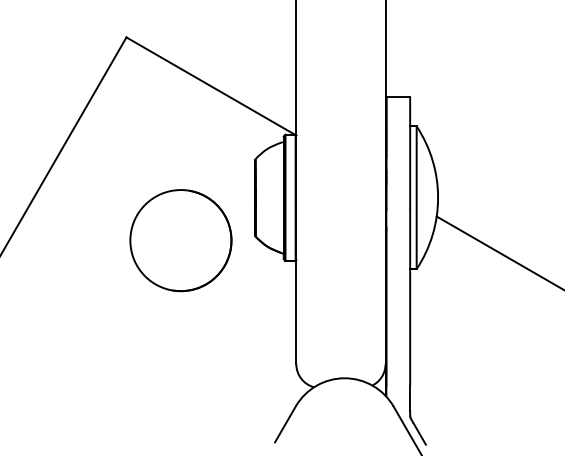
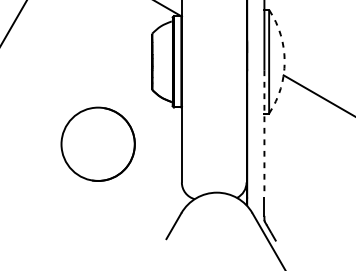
arc: (438, 197) -> (284, 61), solid -> dashed
circle: (180, 240) -> (97, 144), moved
line: (410, 297) -> (264, 134), solid -> dashed

